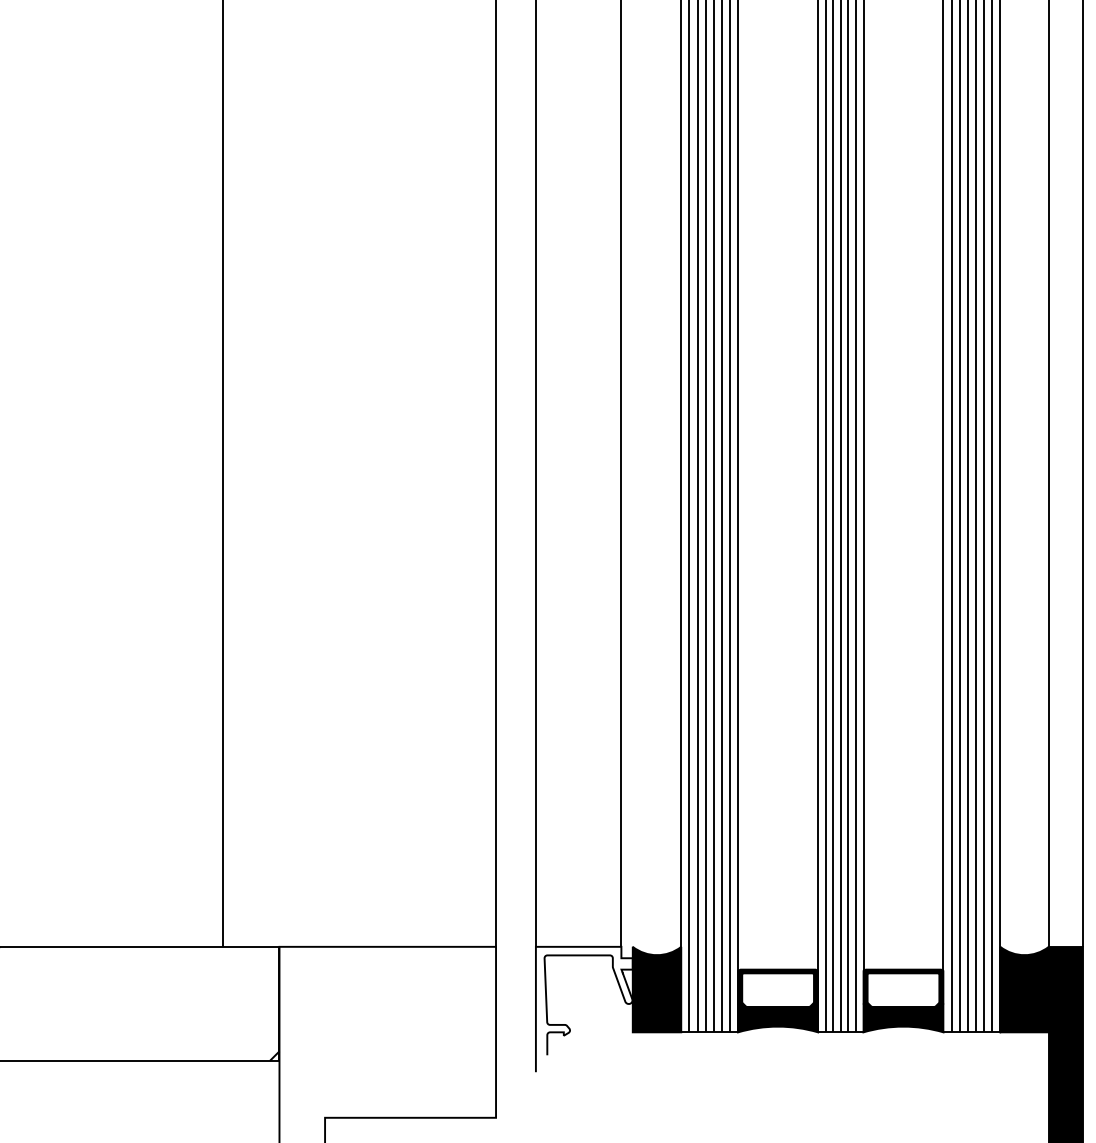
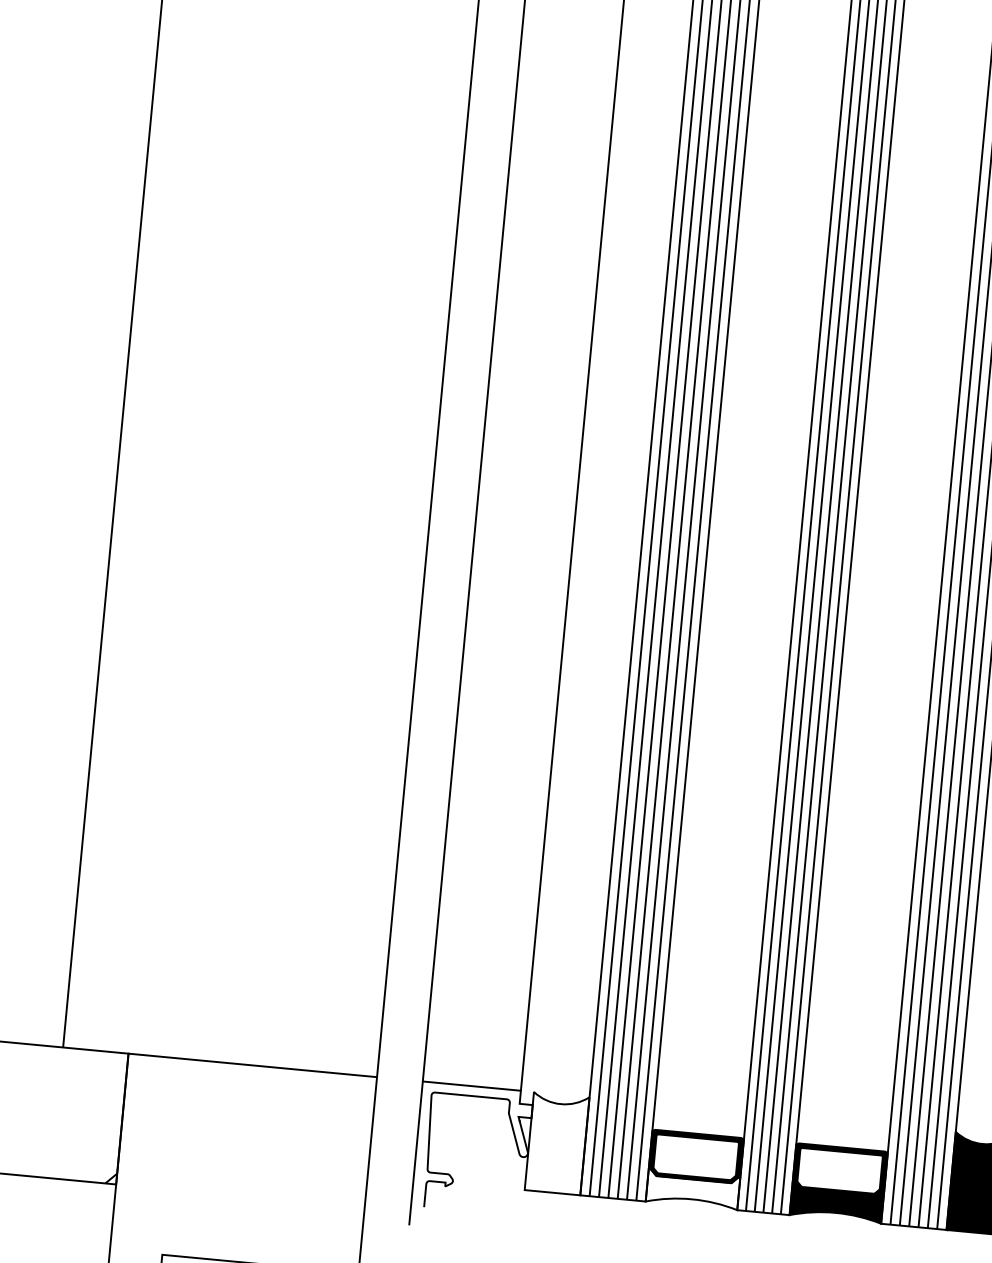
fill: (656, 989) -> (556, 1143), removed
fill: (778, 1017) -> (693, 1188), removed

